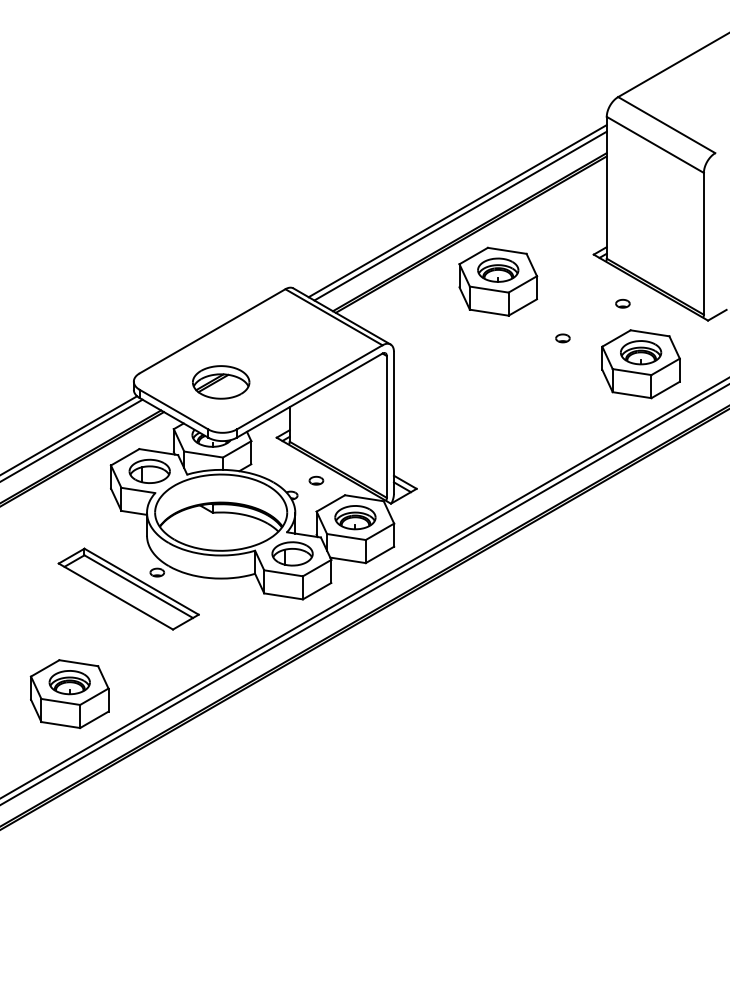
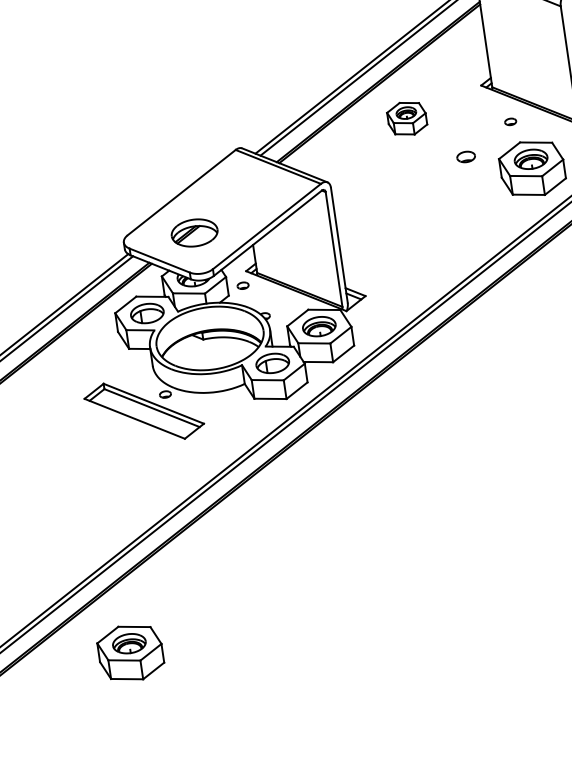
part: (498, 281) -> (407, 118), size x0.6
part: (562, 338) -> (465, 157), size x1.6
part: (316, 480) -> (243, 285), moved
part: (69, 693) -> (130, 652), moved

